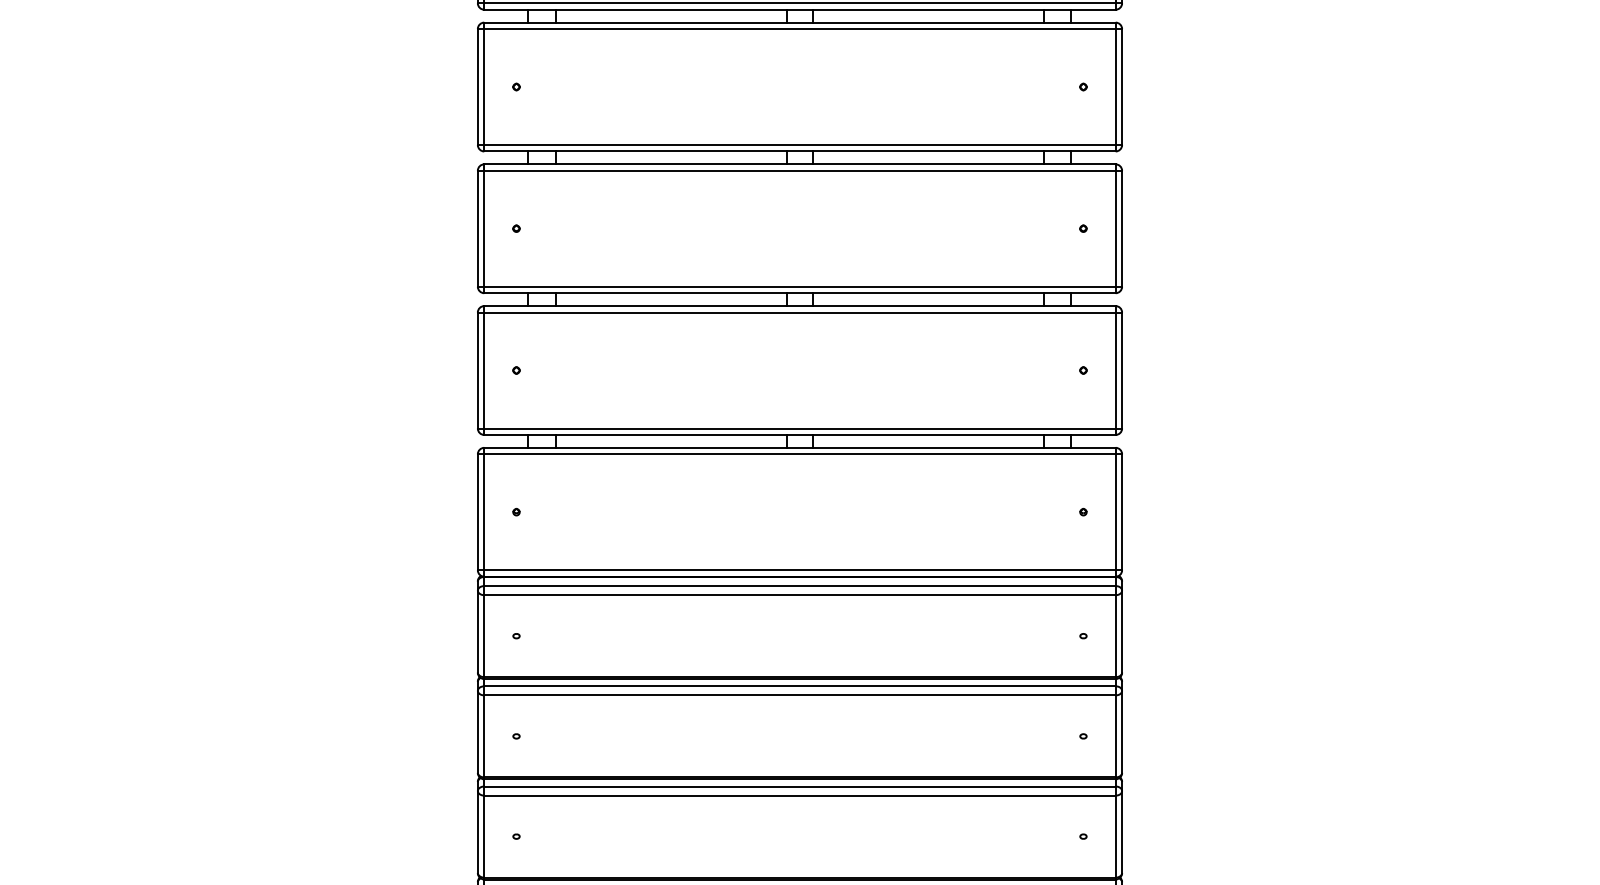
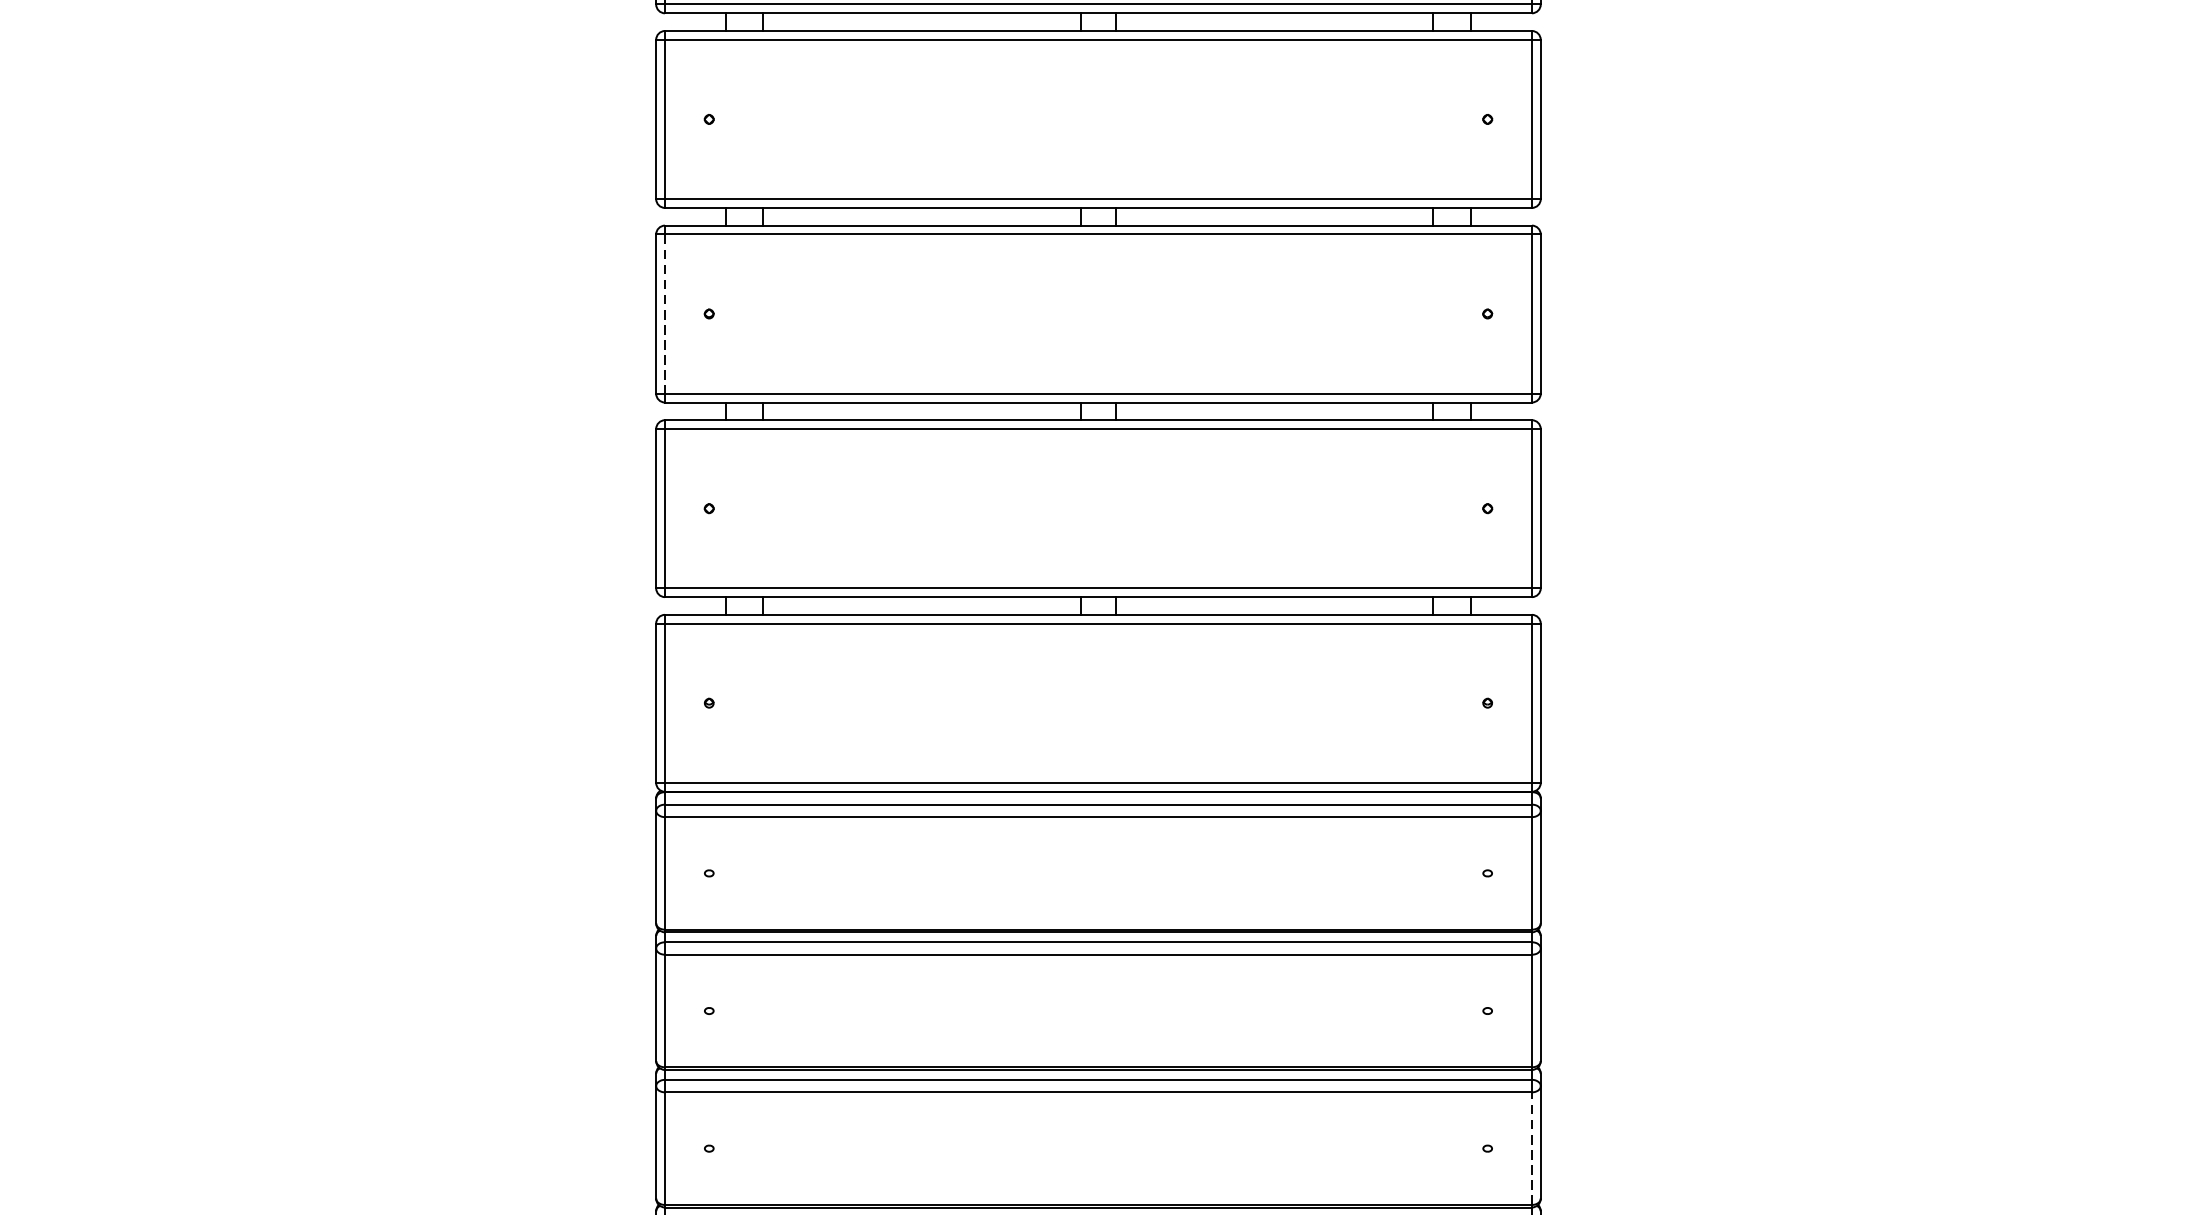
line: (484, 228) -> (665, 313), solid -> dashed
line: (1115, 836) -> (1531, 1148), solid -> dashed

